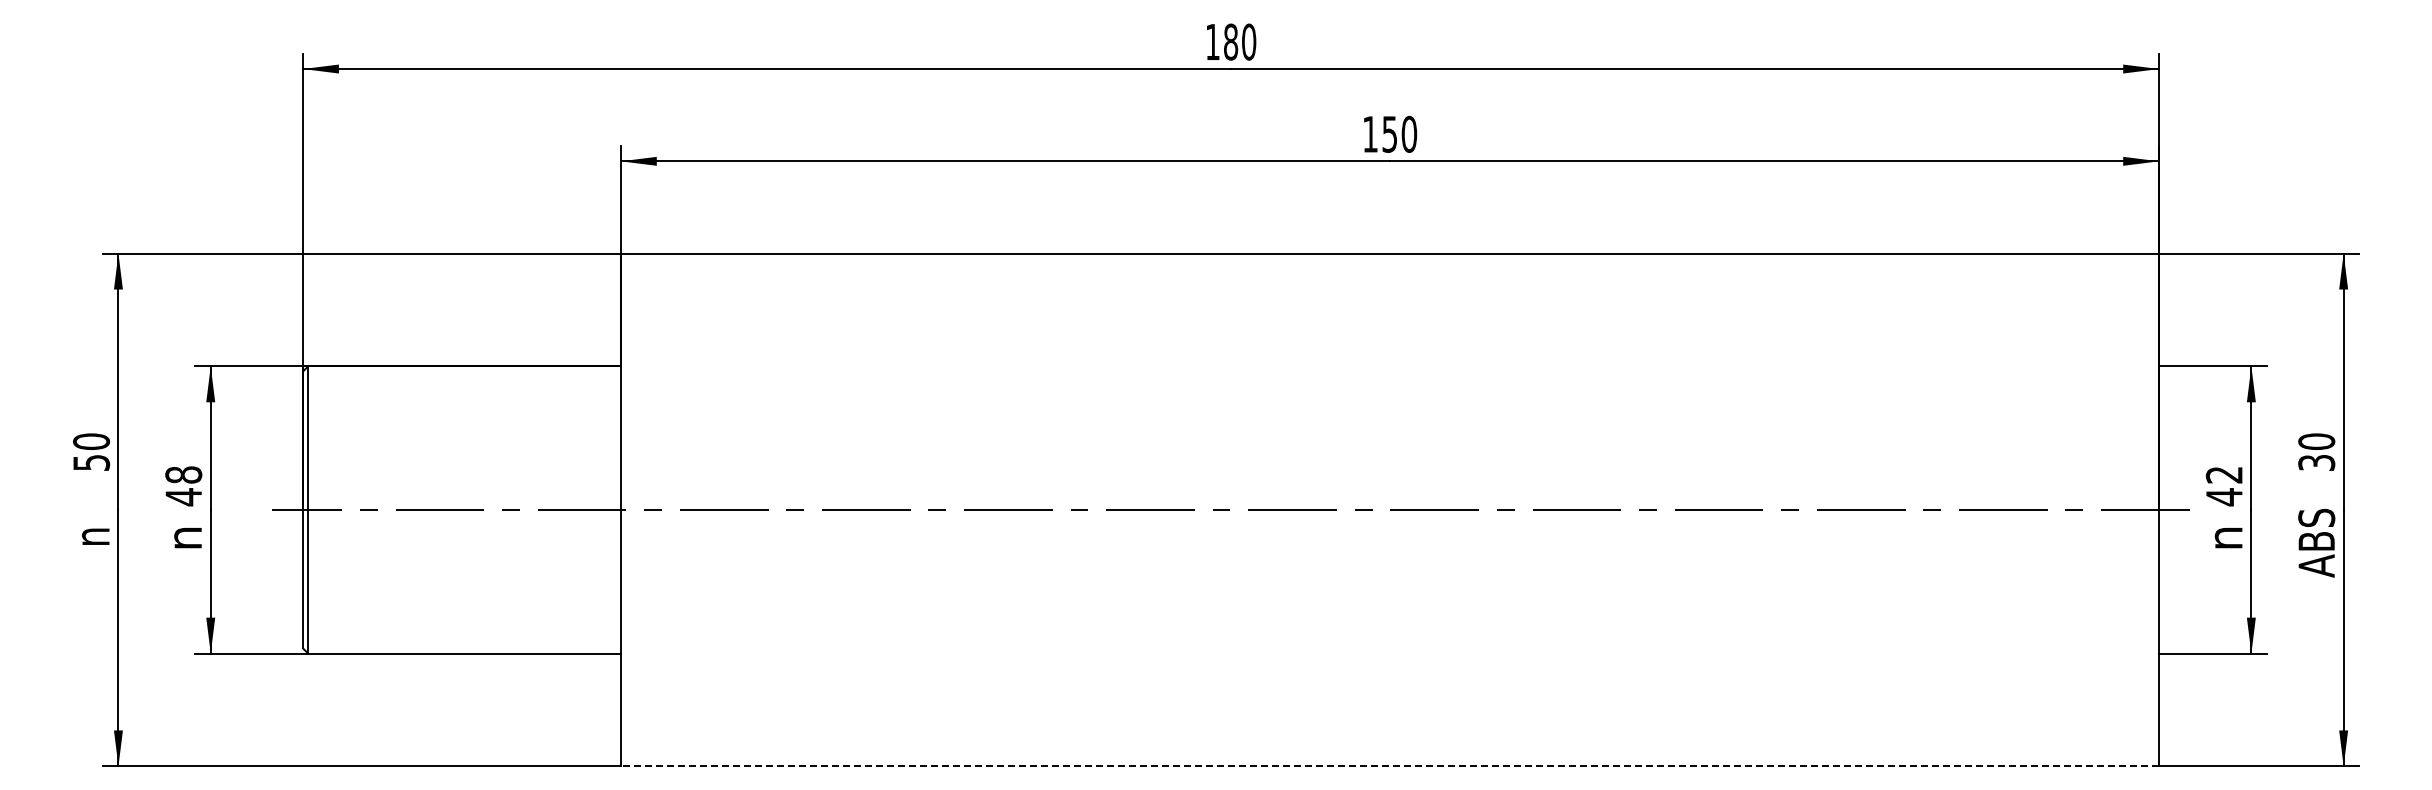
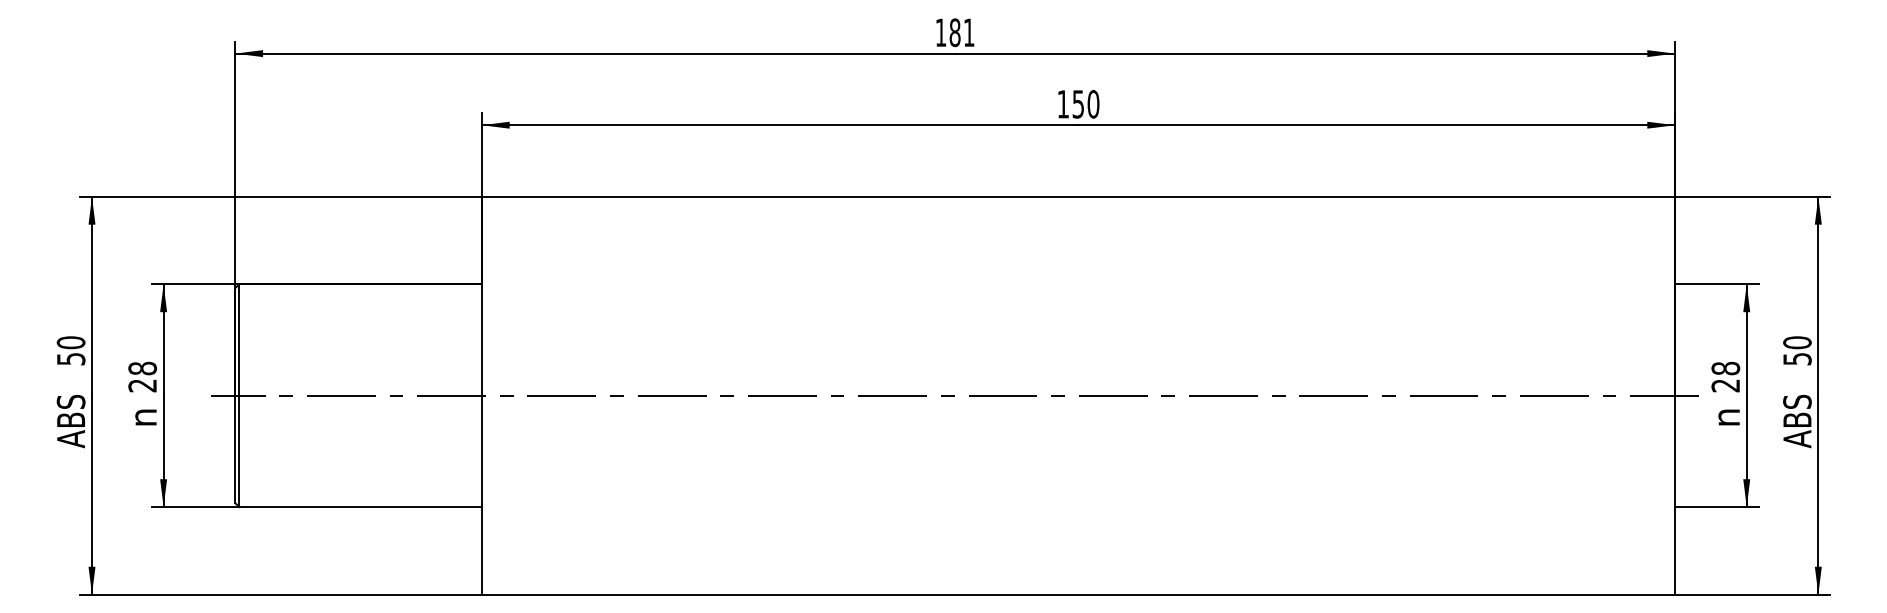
text: (1249, 41) -> (969, 32), 180 -> 181
text: (2316, 462) -> (1797, 358), 30 -> 50
text: (2223, 486) -> (1725, 377), 42 -> 28
text: (183, 497) -> (142, 386), 48 -> 28
text: (91, 542) -> (71, 420), n -> ABS
line: (1389, 766) -> (1078, 594), dashed -> solid

